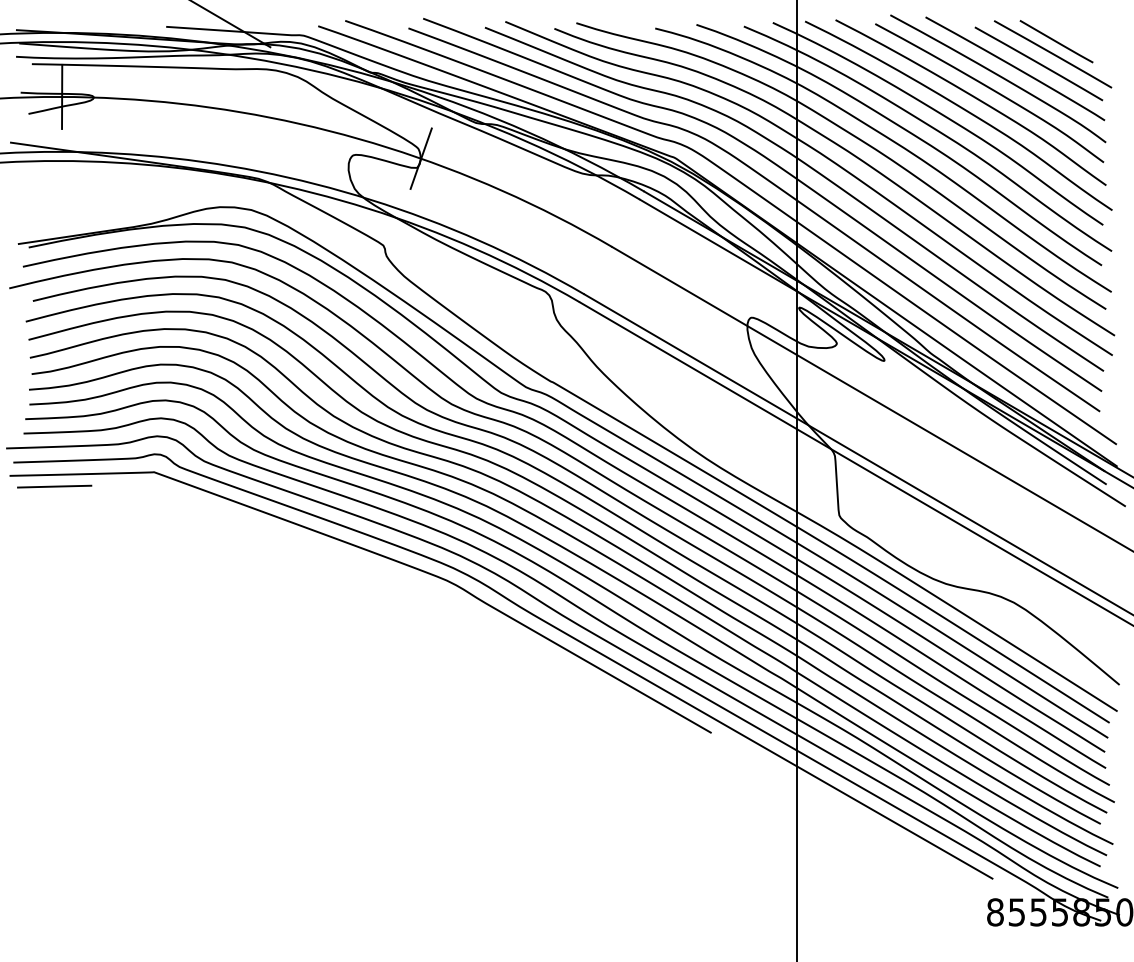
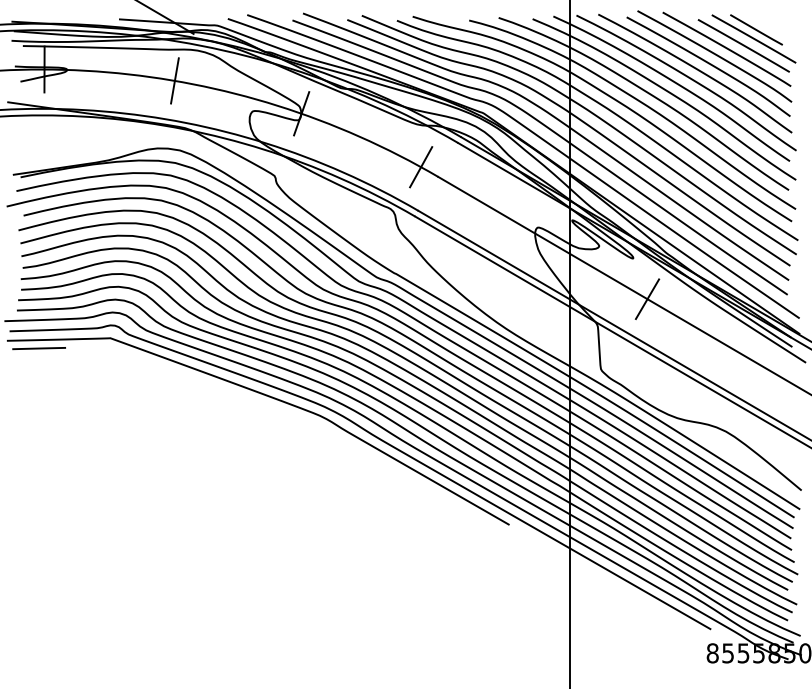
line: (243, 112) -> (174, 80), added
line: (588, 233) -> (421, 167), added
line: (904, 418) -> (647, 299), added

